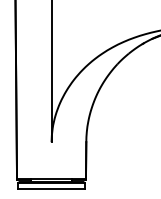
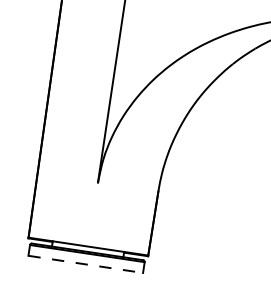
line: (52, 189) -> (87, 264), solid -> dashed

